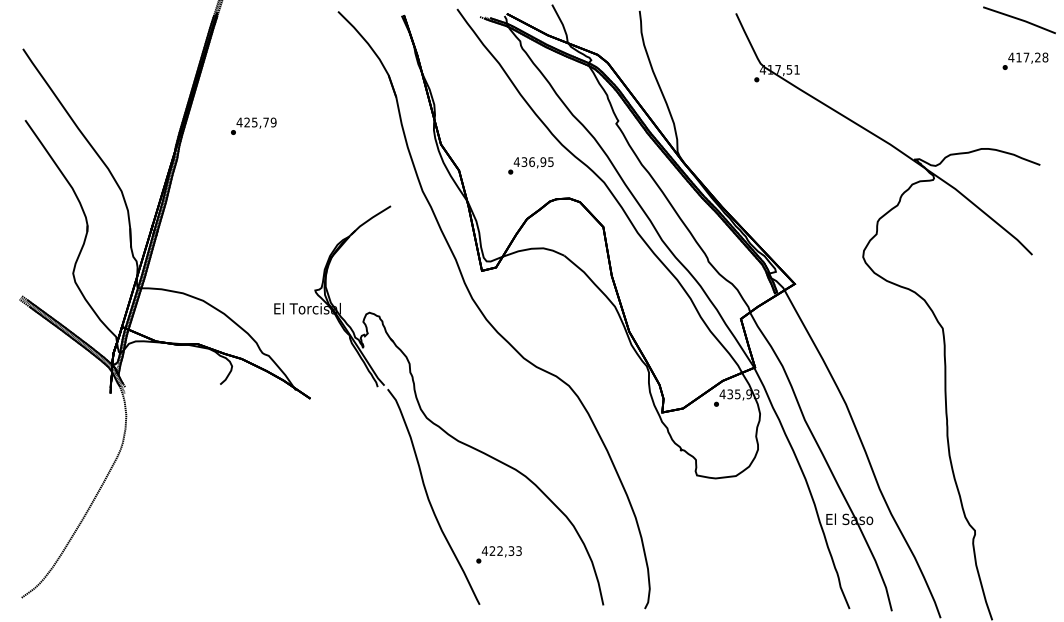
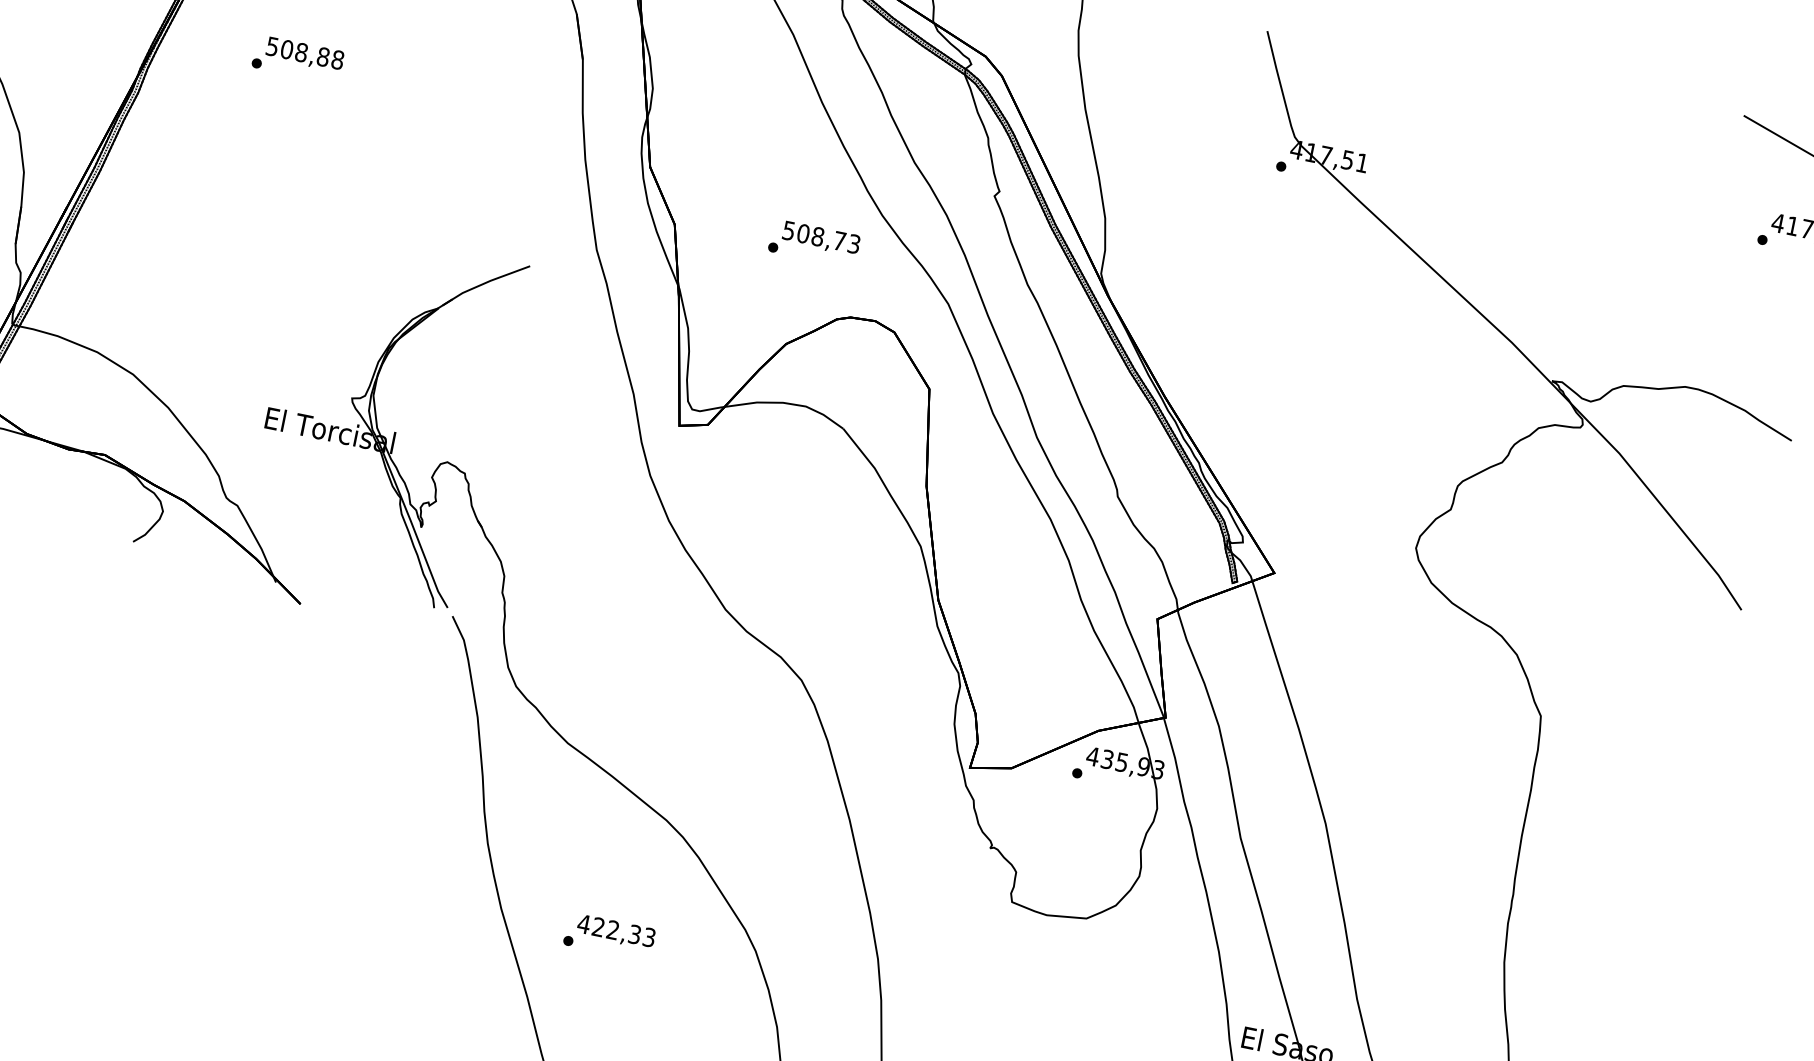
text: (256, 122) -> (304, 53), 425,79 -> 508,88
text: (533, 162) -> (820, 238), 436,95 -> 508,73
text: (498, 554) -> (608, 936), moved

